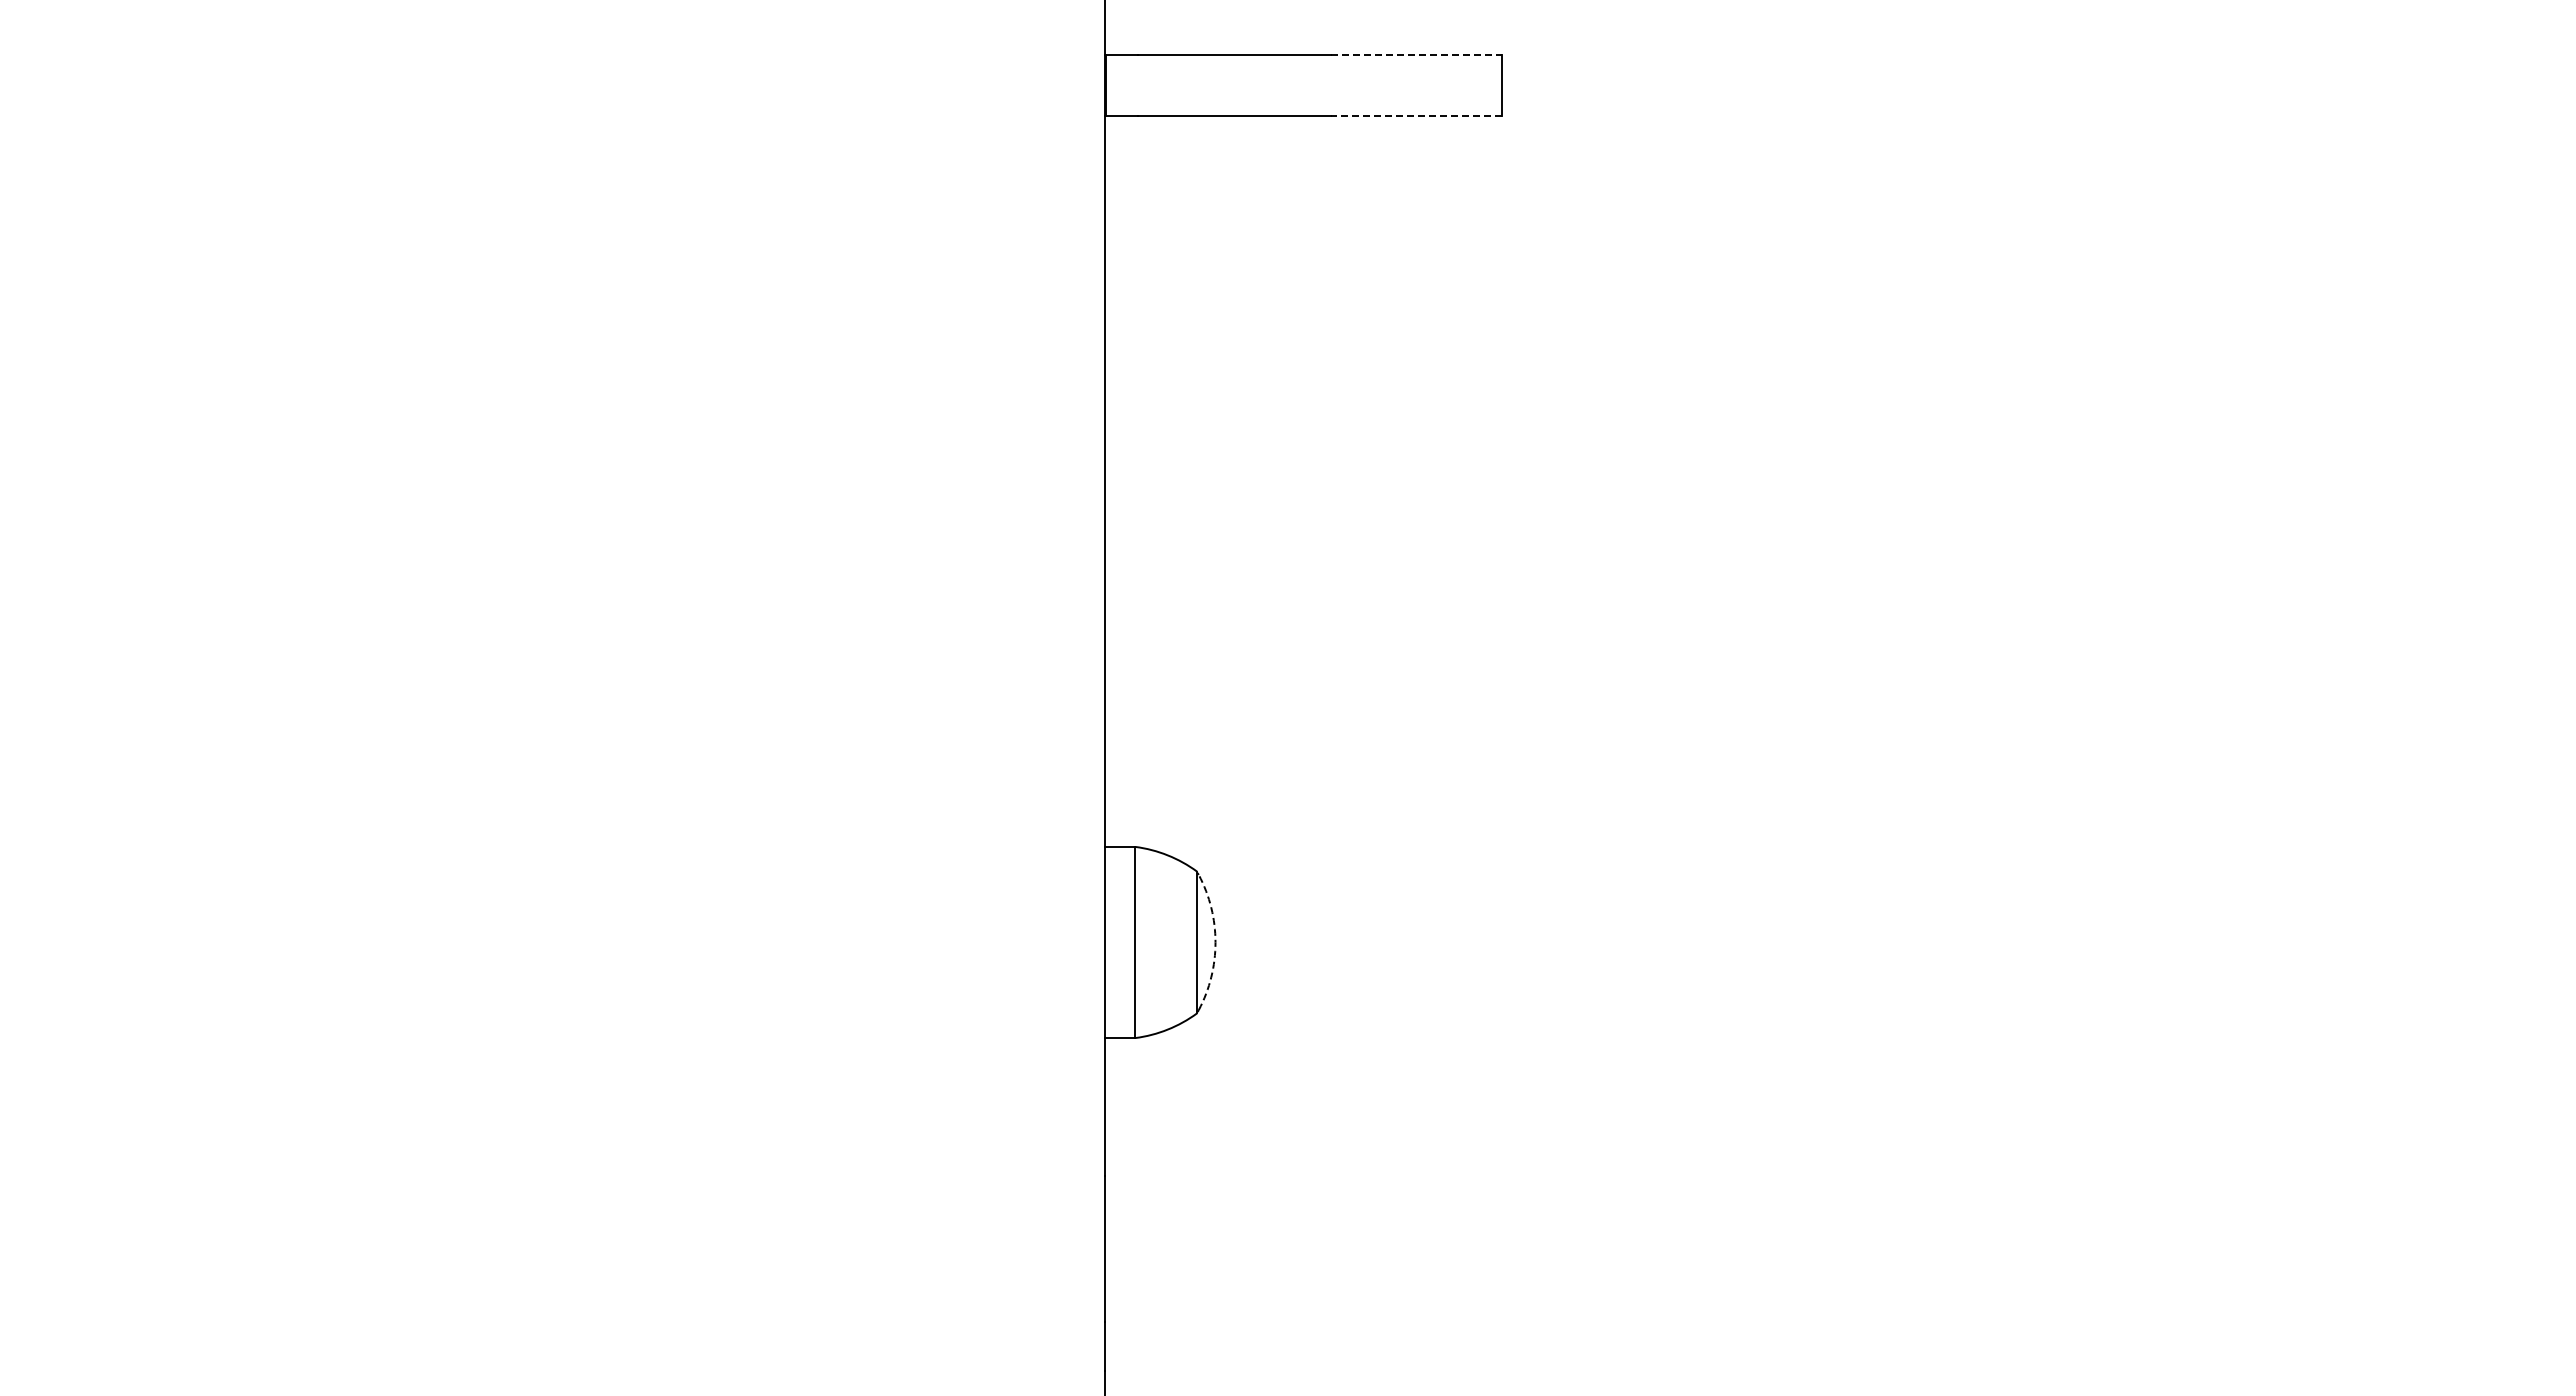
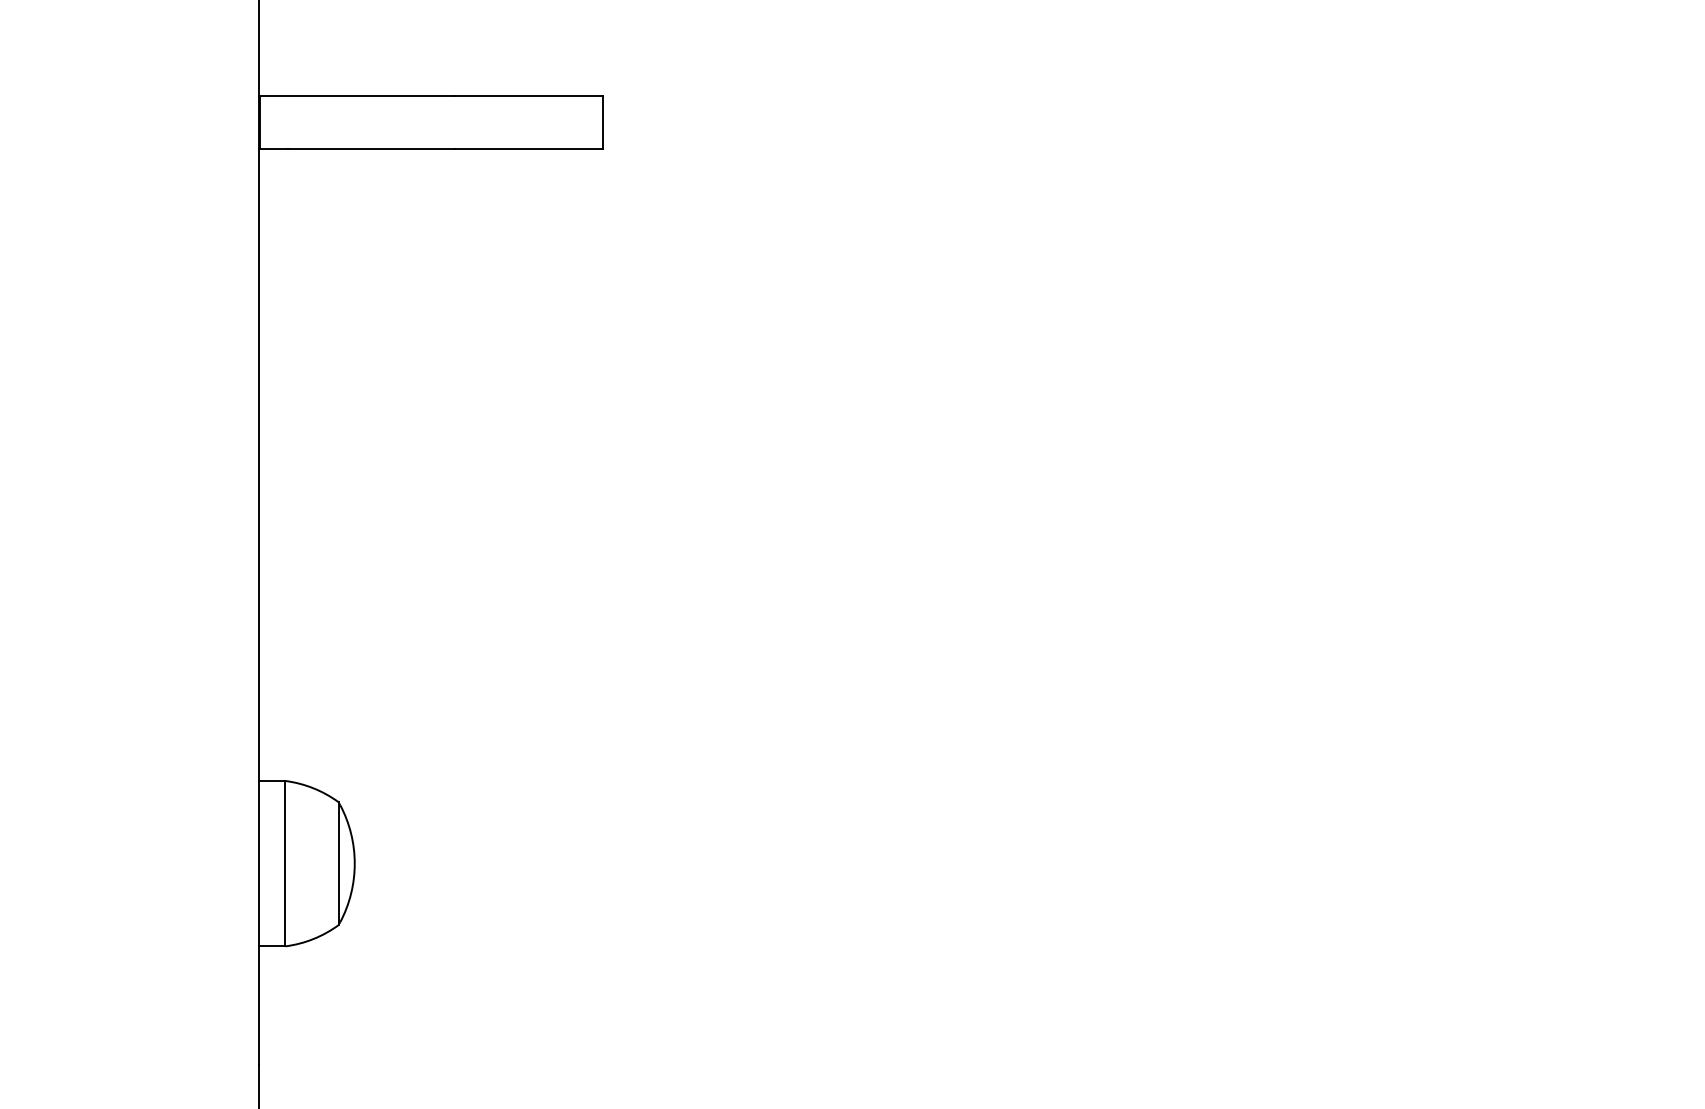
line: (1417, 54) -> (529, 95), dashed -> solid
line: (1416, 116) -> (528, 149), dashed -> solid
arc: (1215, 942) -> (354, 863), dashed -> solid

